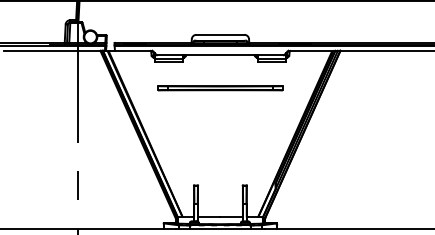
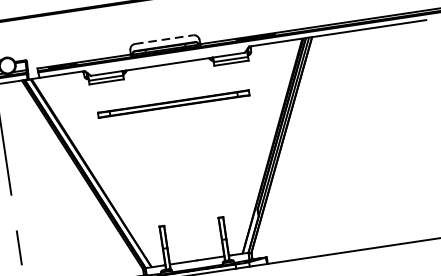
line: (220, 34) -> (164, 39), solid -> dashed

